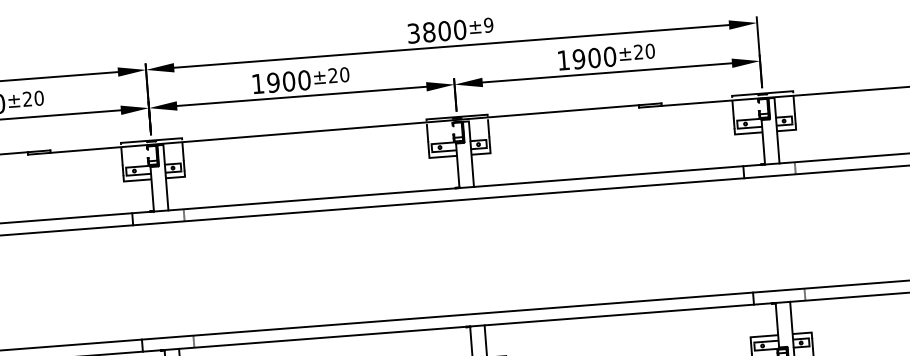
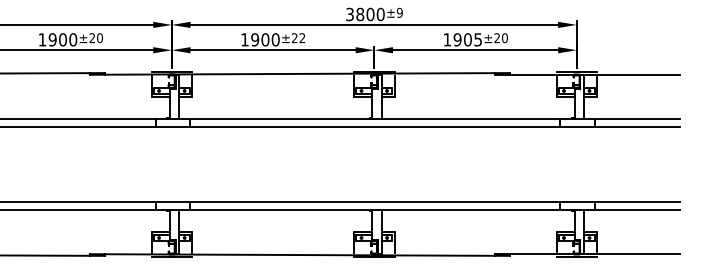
text: (610, 56) -> (478, 39), 1900 -> 1905
text: (344, 75) -> (302, 38), ±20 -> ±22

